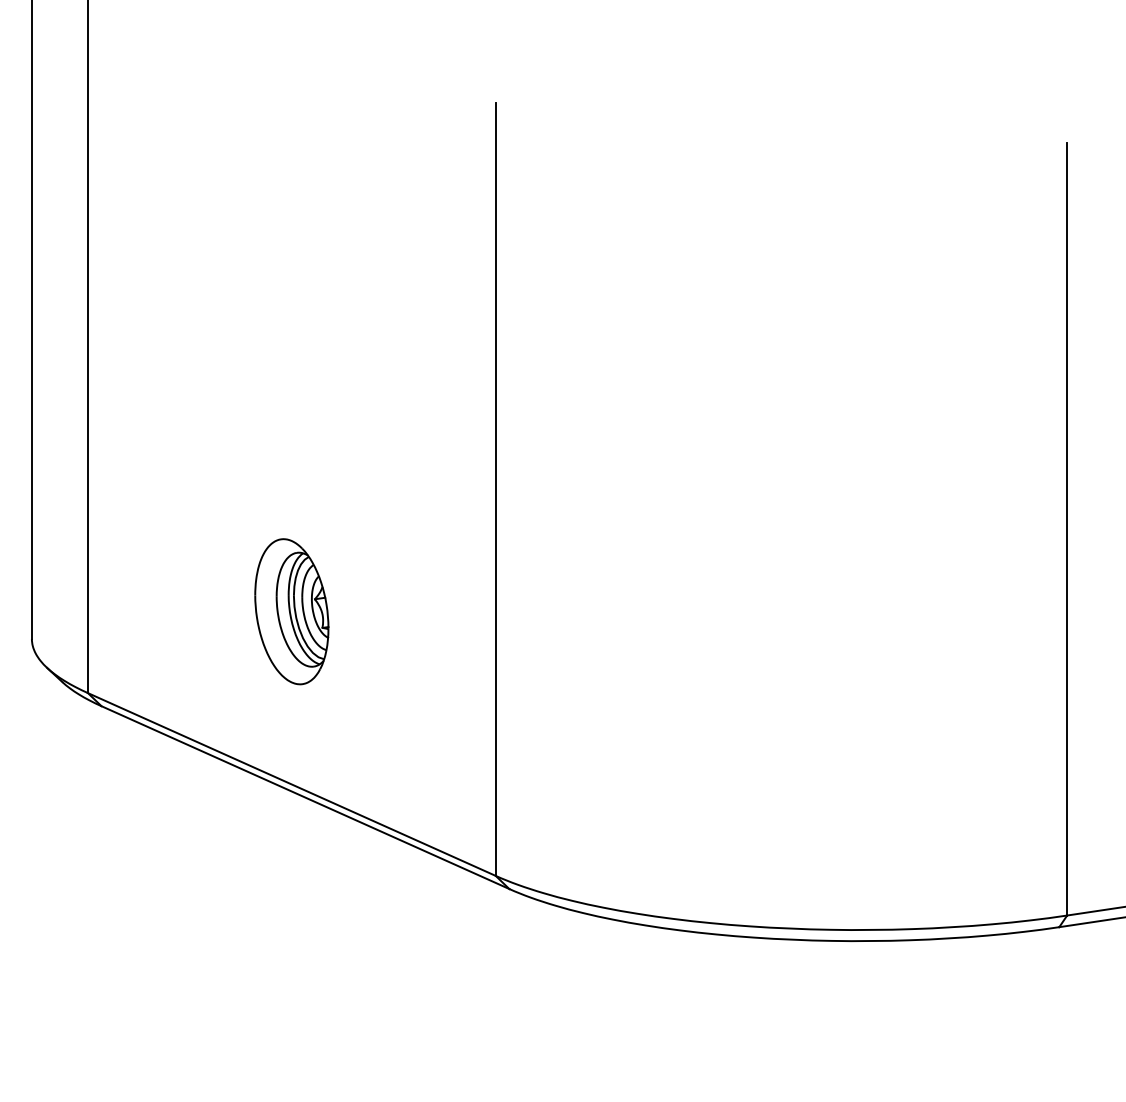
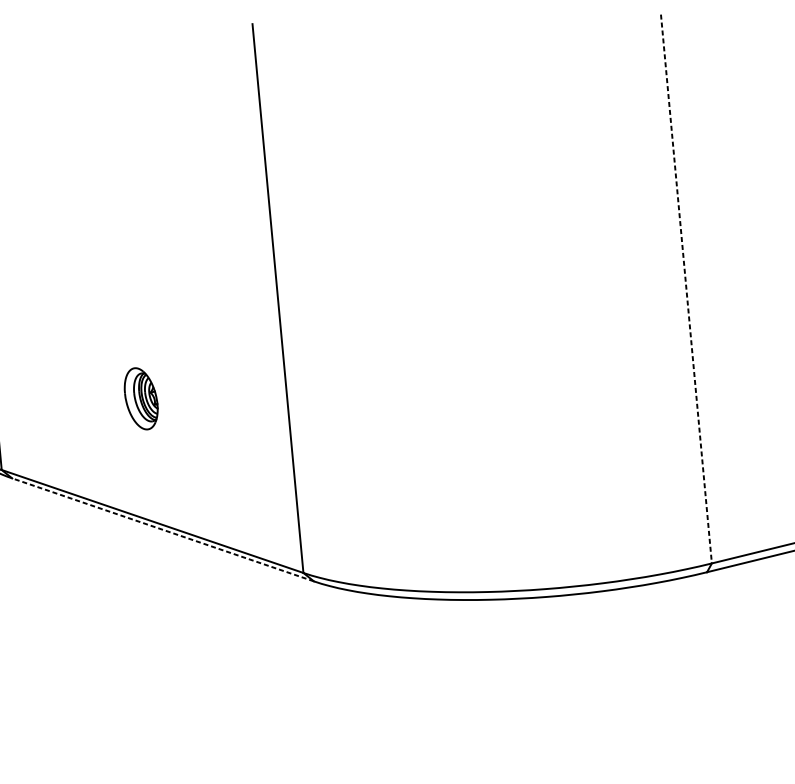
line: (1067, 529) -> (686, 289), solid -> dashed
part: (291, 611) -> (140, 398), size x0.6
line: (304, 797) -> (162, 529), solid -> dashed

